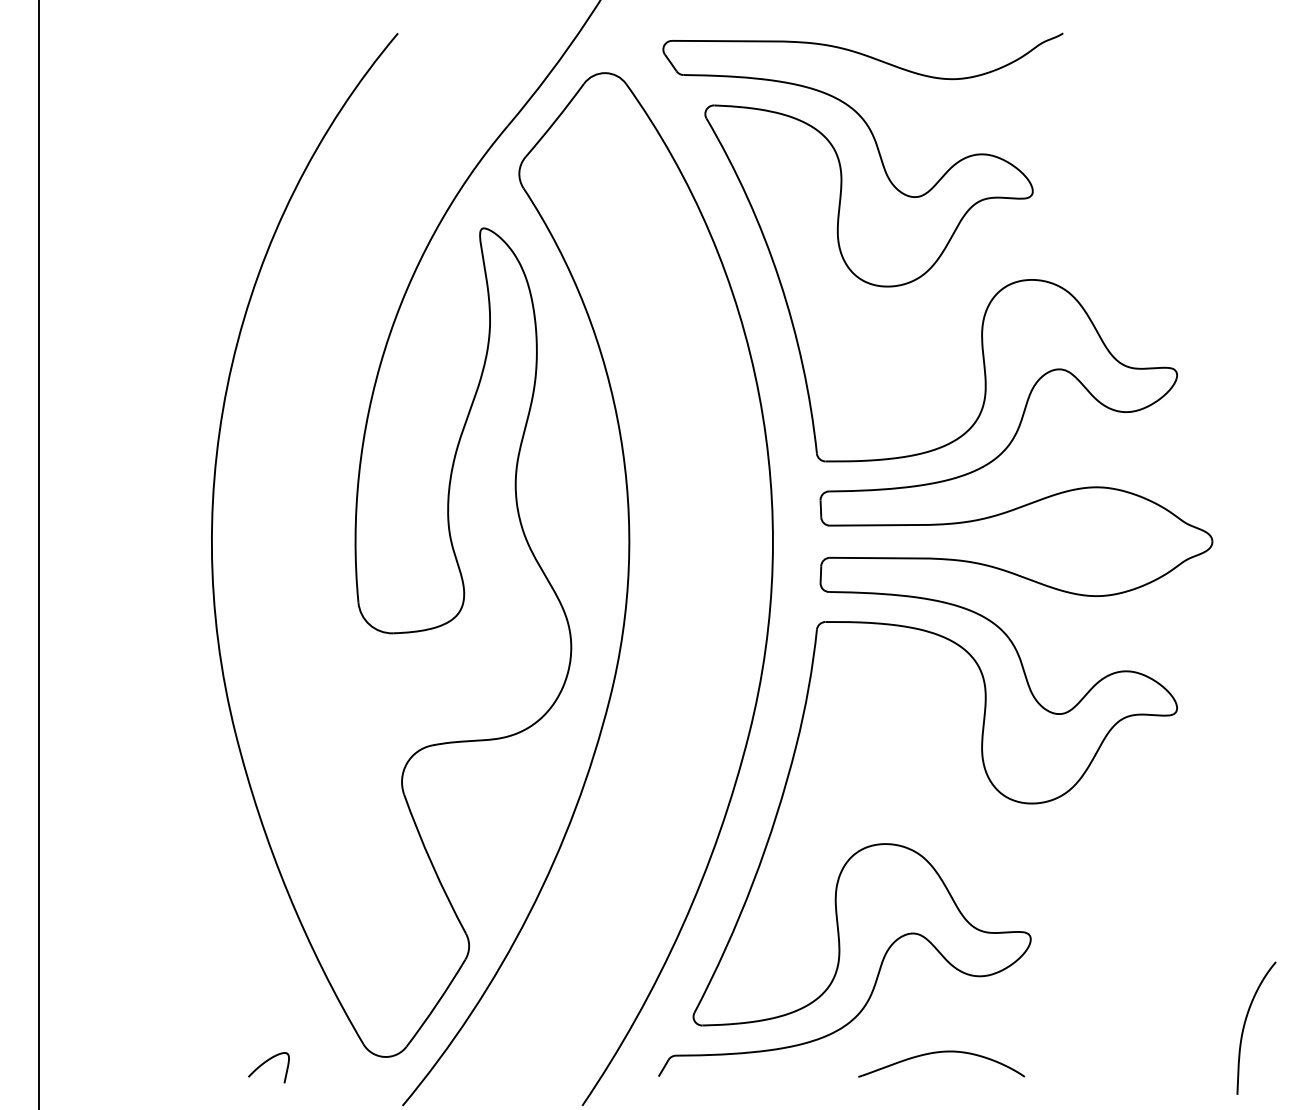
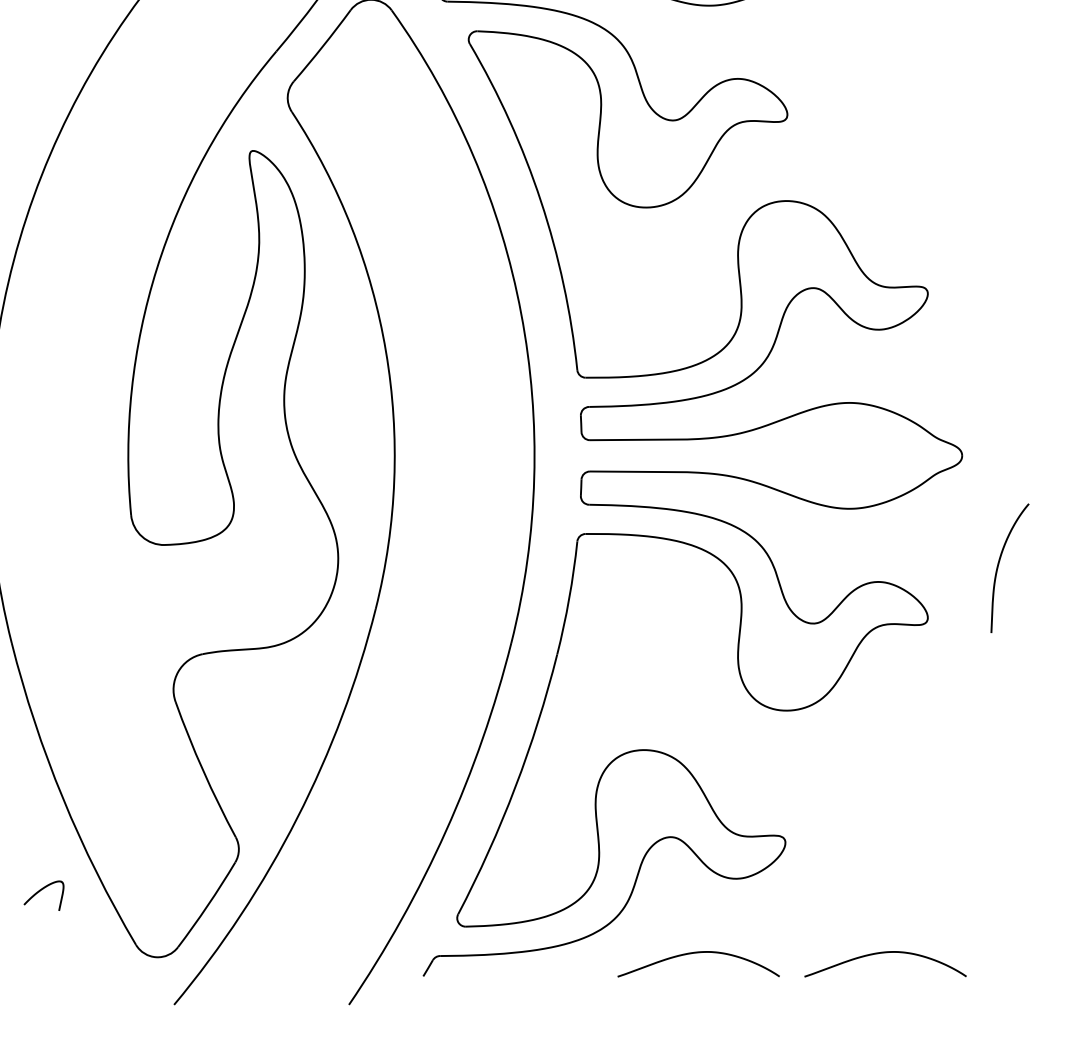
curve: (1245, 1025) -> (999, 565), moved
curve: (1130, 1053) -> (882, 953), added
curve: (265, 1063) -> (40, 891), moved

